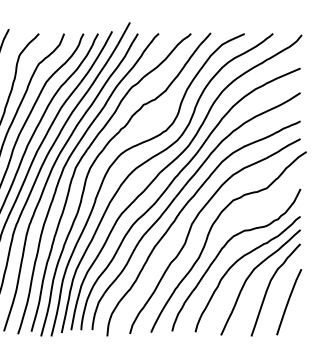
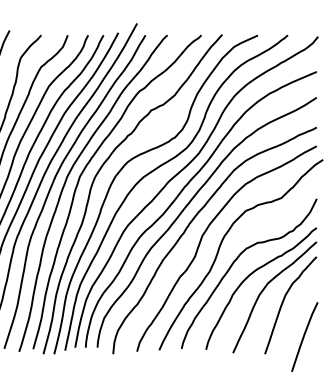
curve: (289, 301) -> (305, 336), moved

